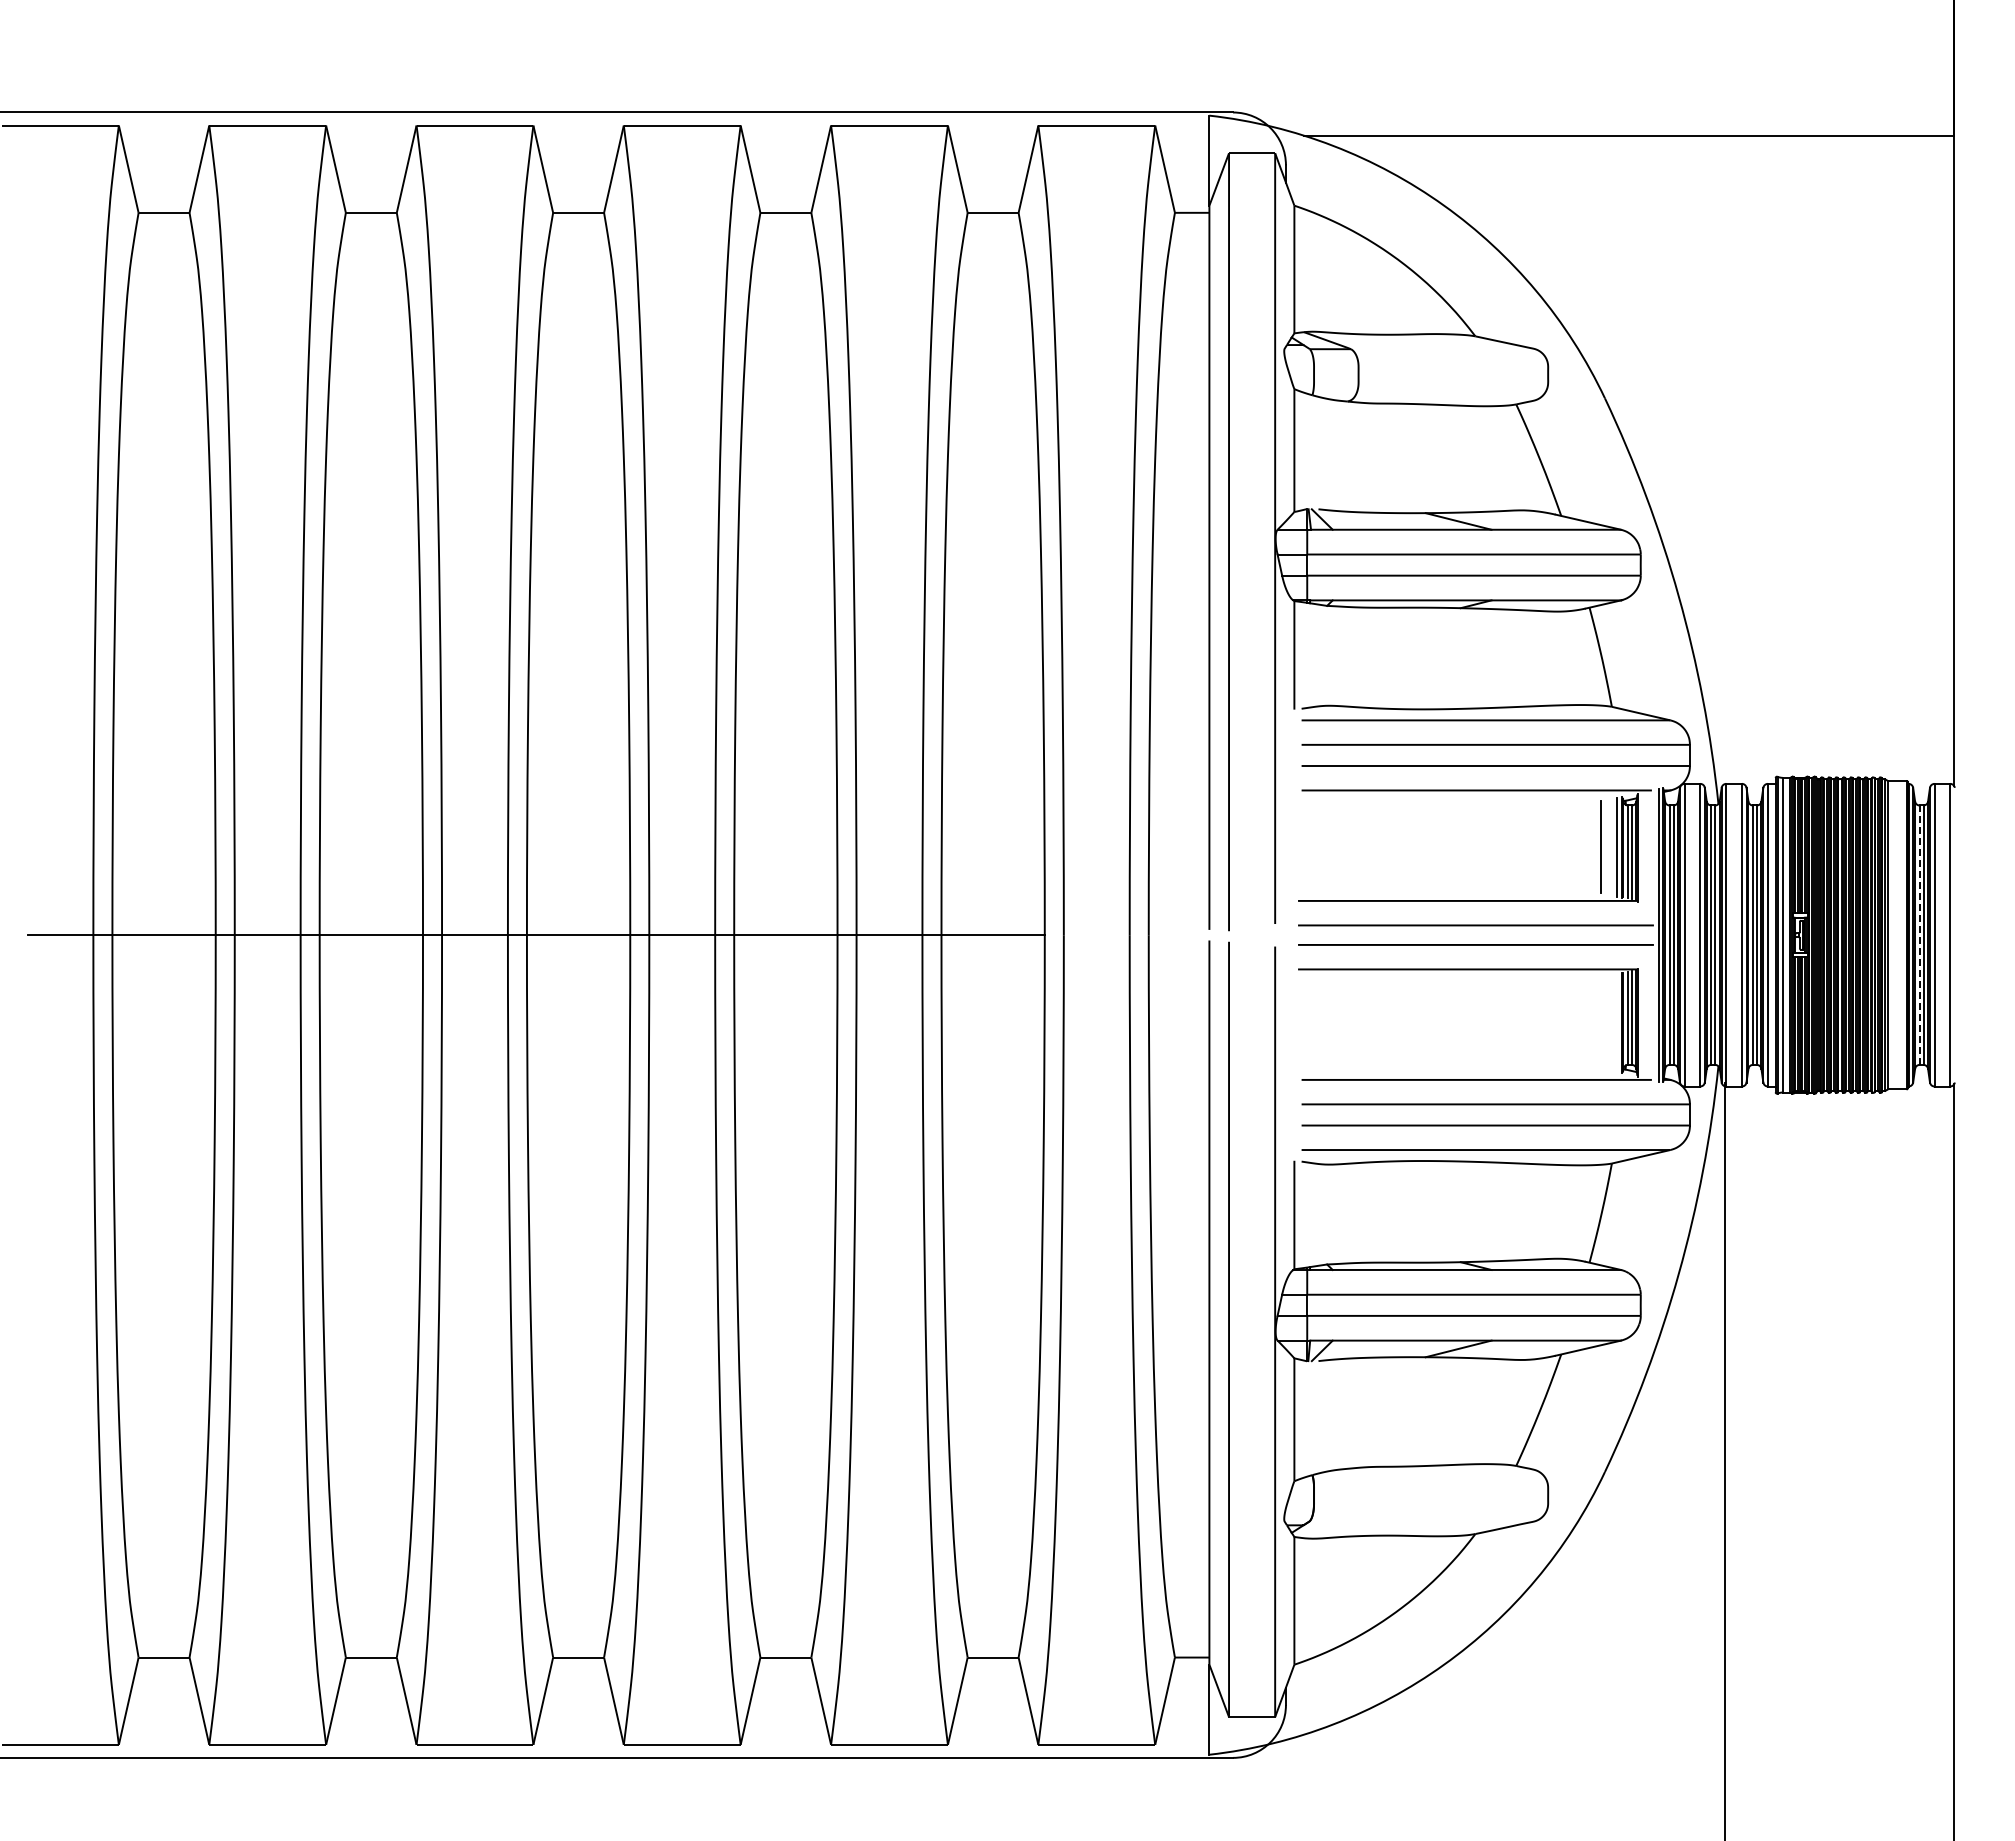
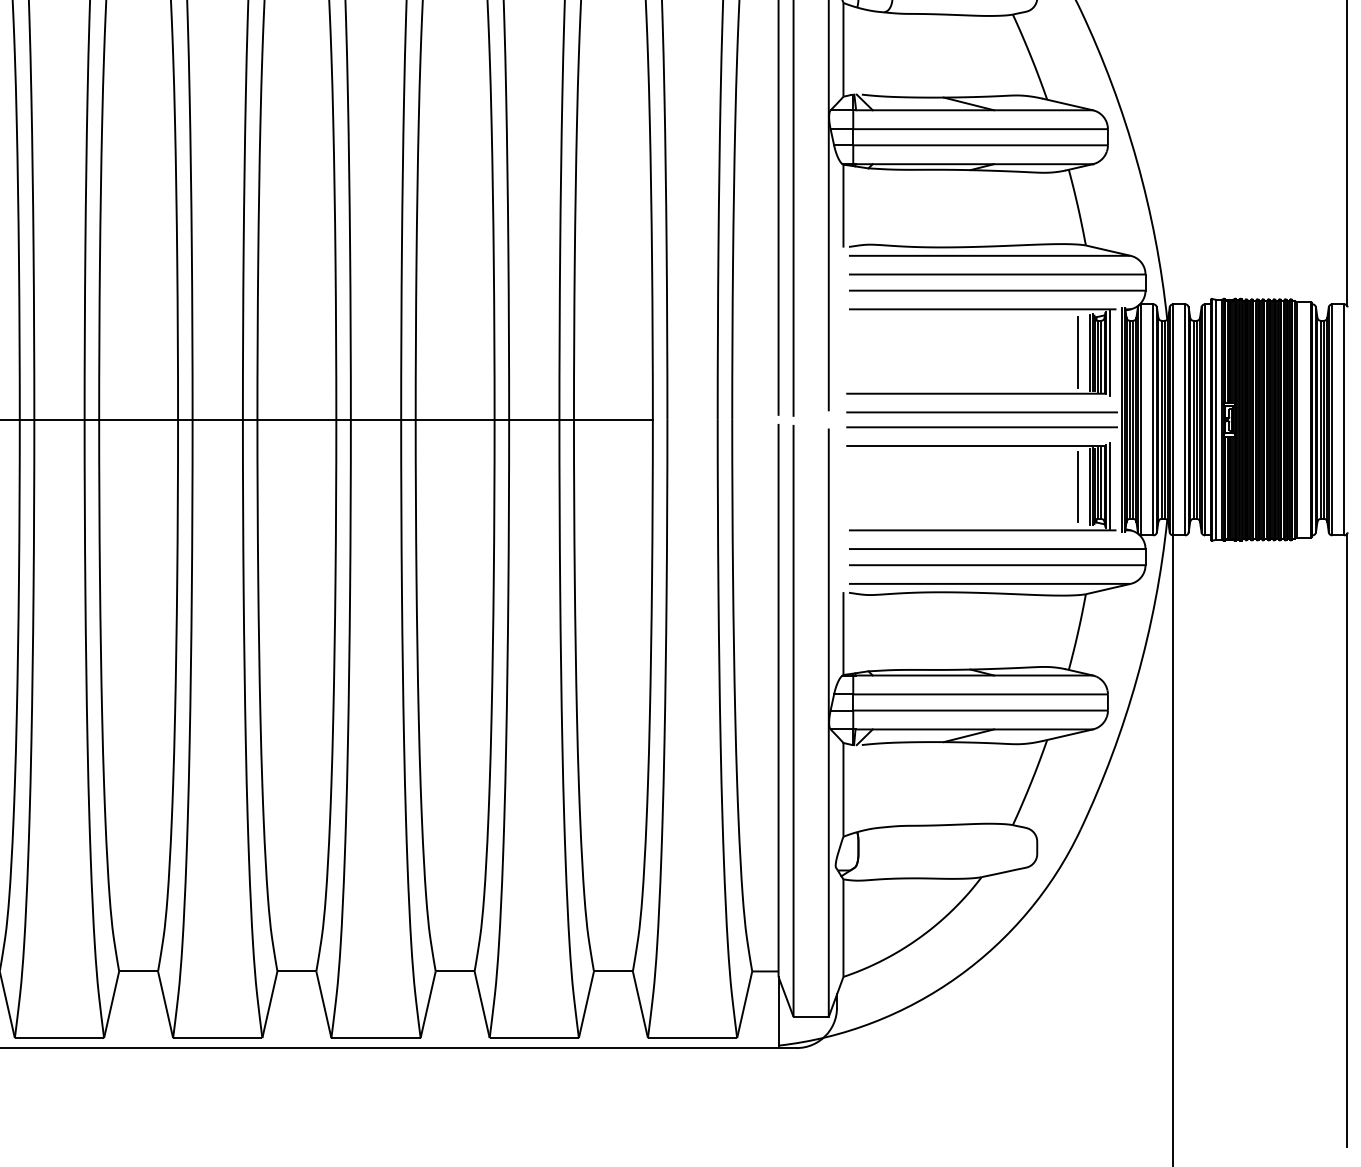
line: (1642, 848) -> (1109, 353), added
line: (1919, 935) -> (1320, 420), dashed -> solid
line: (1616, 1022) -> (1089, 486), added
line: (1642, 1022) -> (1109, 486), added
line: (1601, 1023) -> (1077, 487), added

